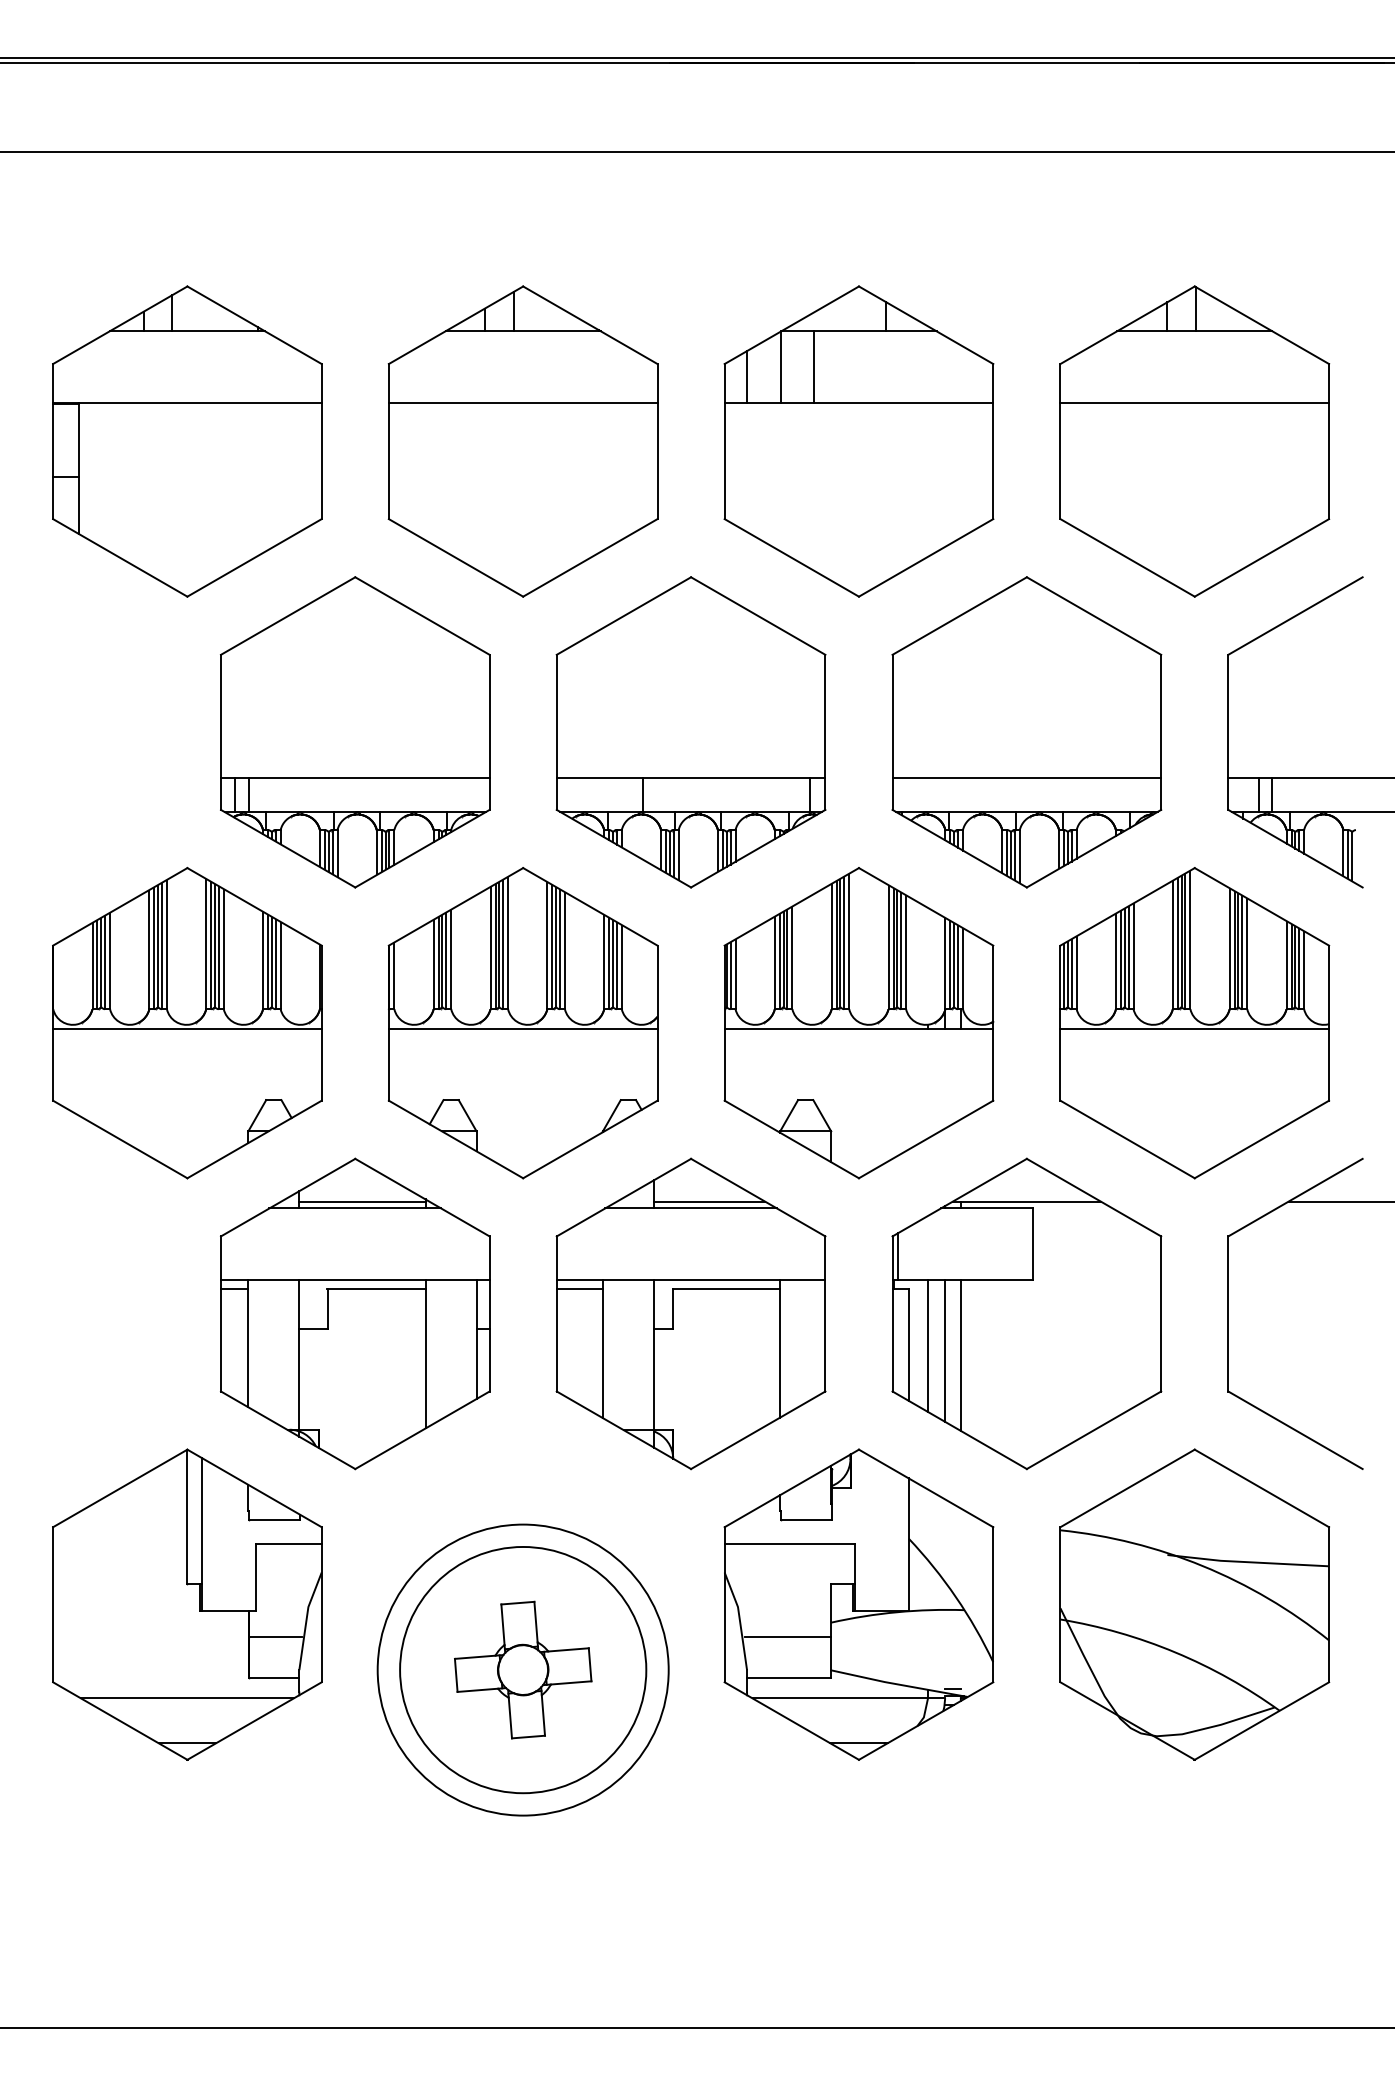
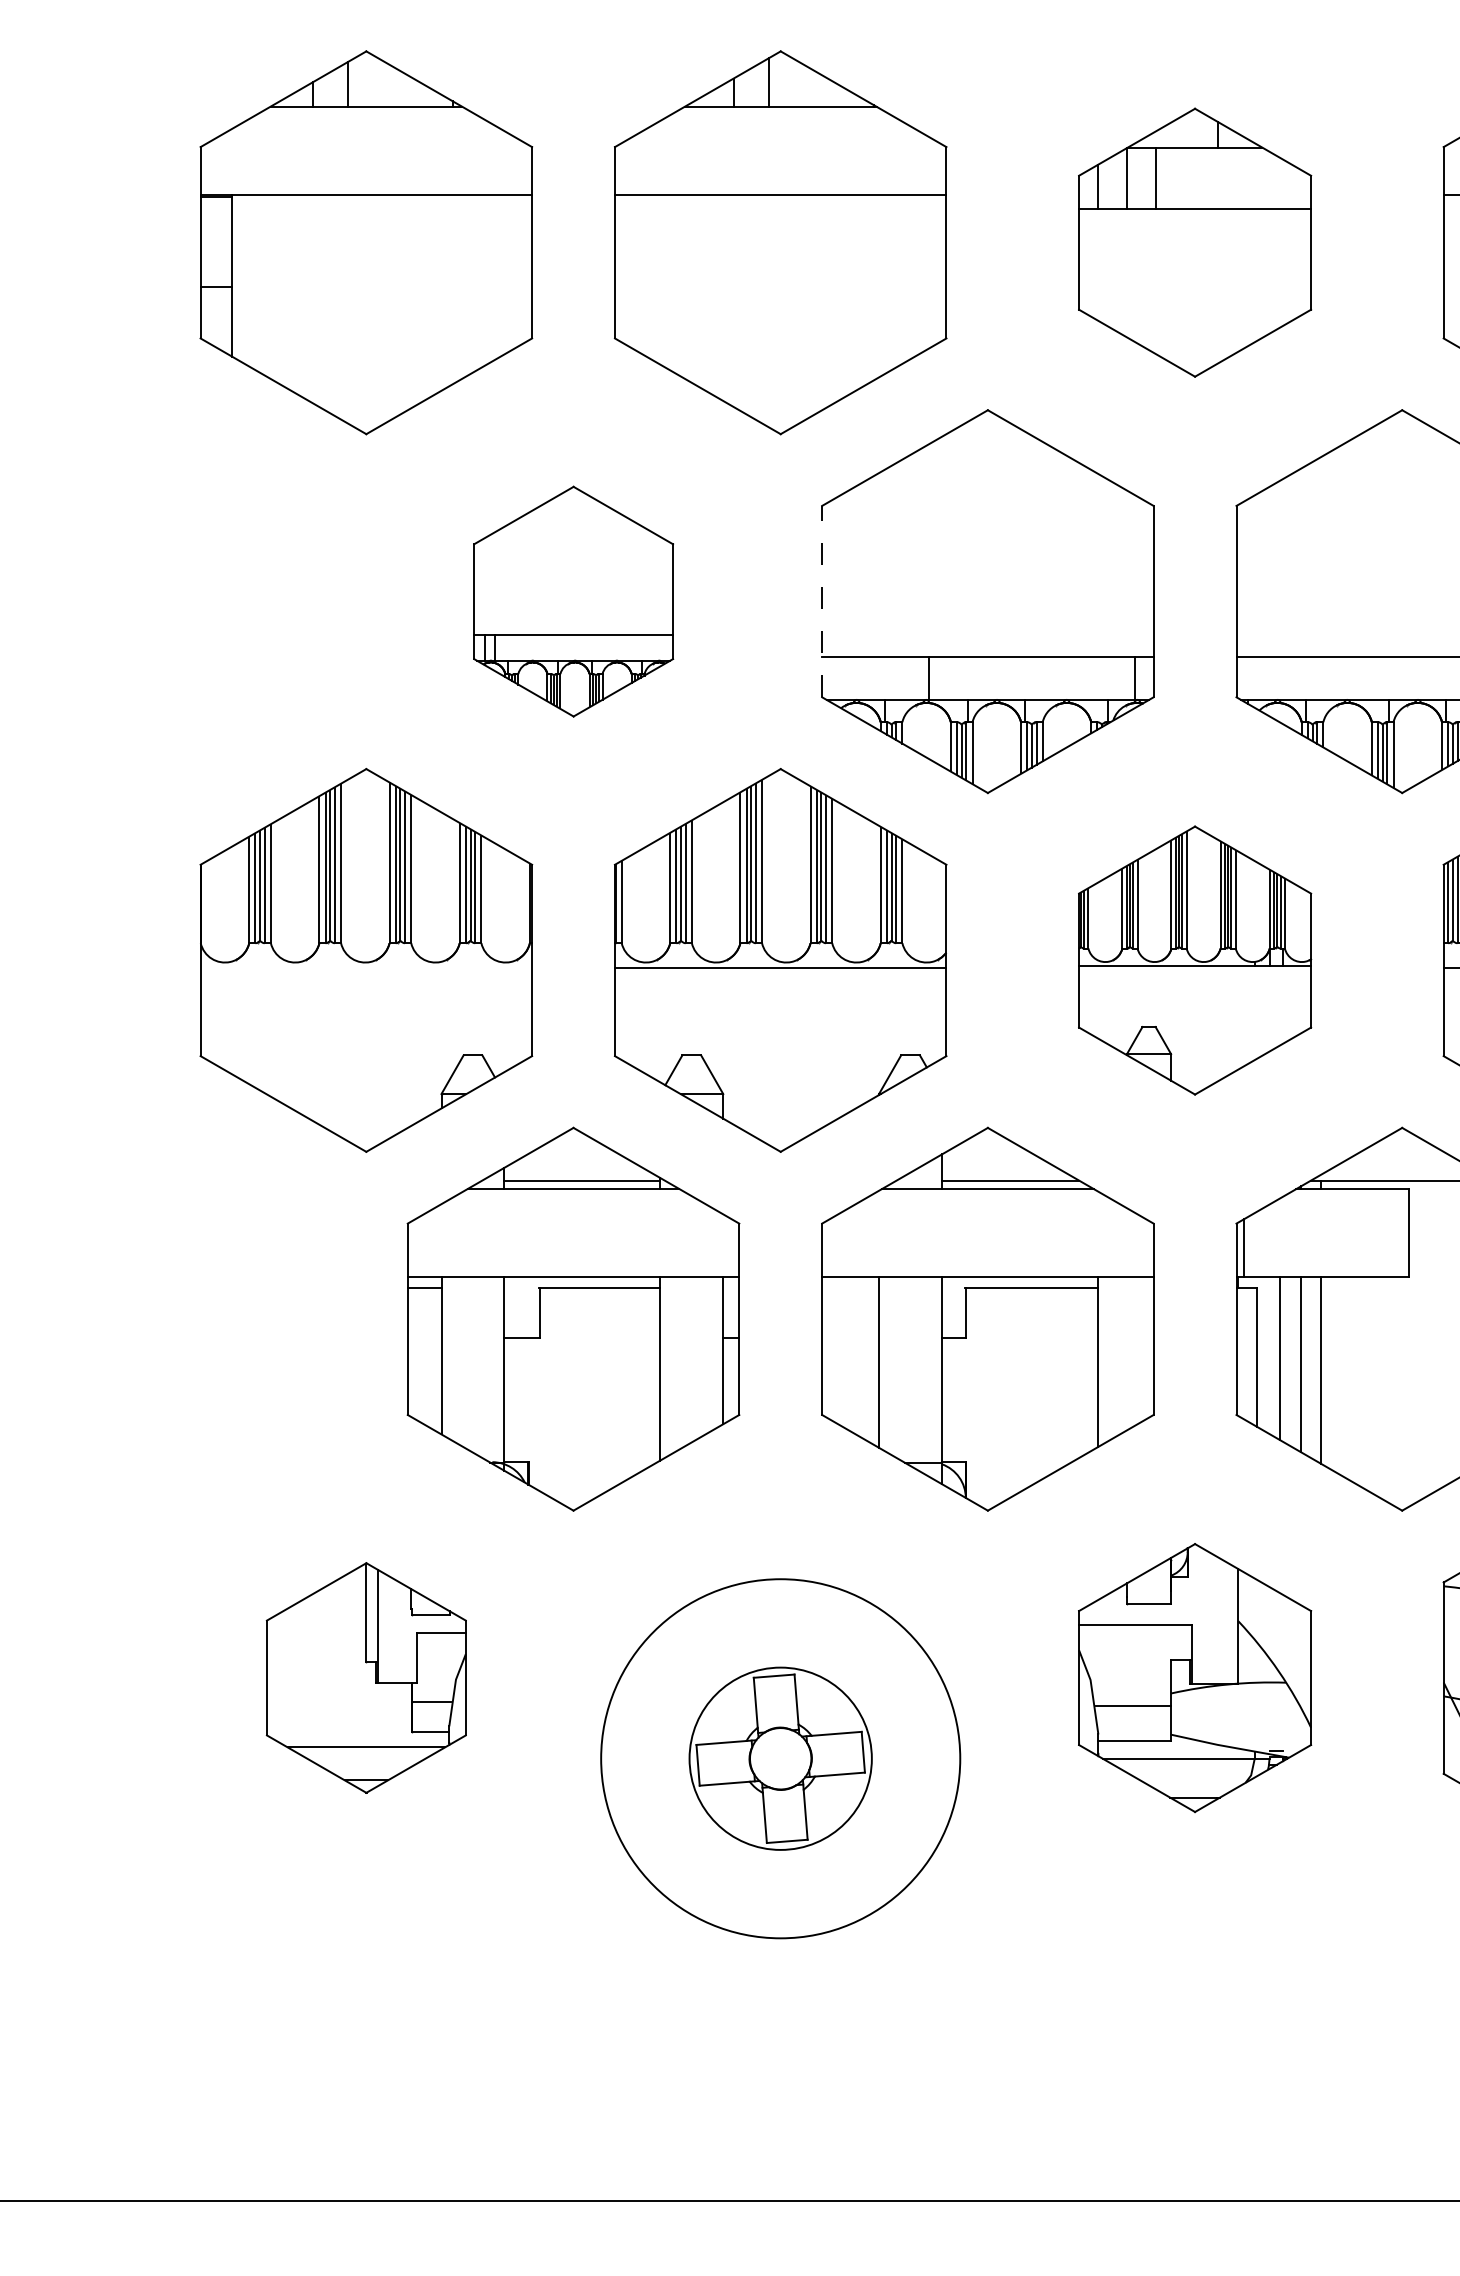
part: (858, 441) -> (1194, 242), size x0.7
part: (355, 732) -> (573, 601), size x0.6
line: (556, 732) -> (821, 601), solid -> dashed
part: (858, 1023) -> (1194, 960), size x0.7
line: (187, 1029) -> (366, 968), removed
line: (579, 1288) -> (850, 1287), removed
part: (187, 1604) -> (366, 1677), size x0.6
part: (858, 1604) -> (1194, 1677), size x0.7
circle: (523, 1669) -> (781, 1758), size x0.6

